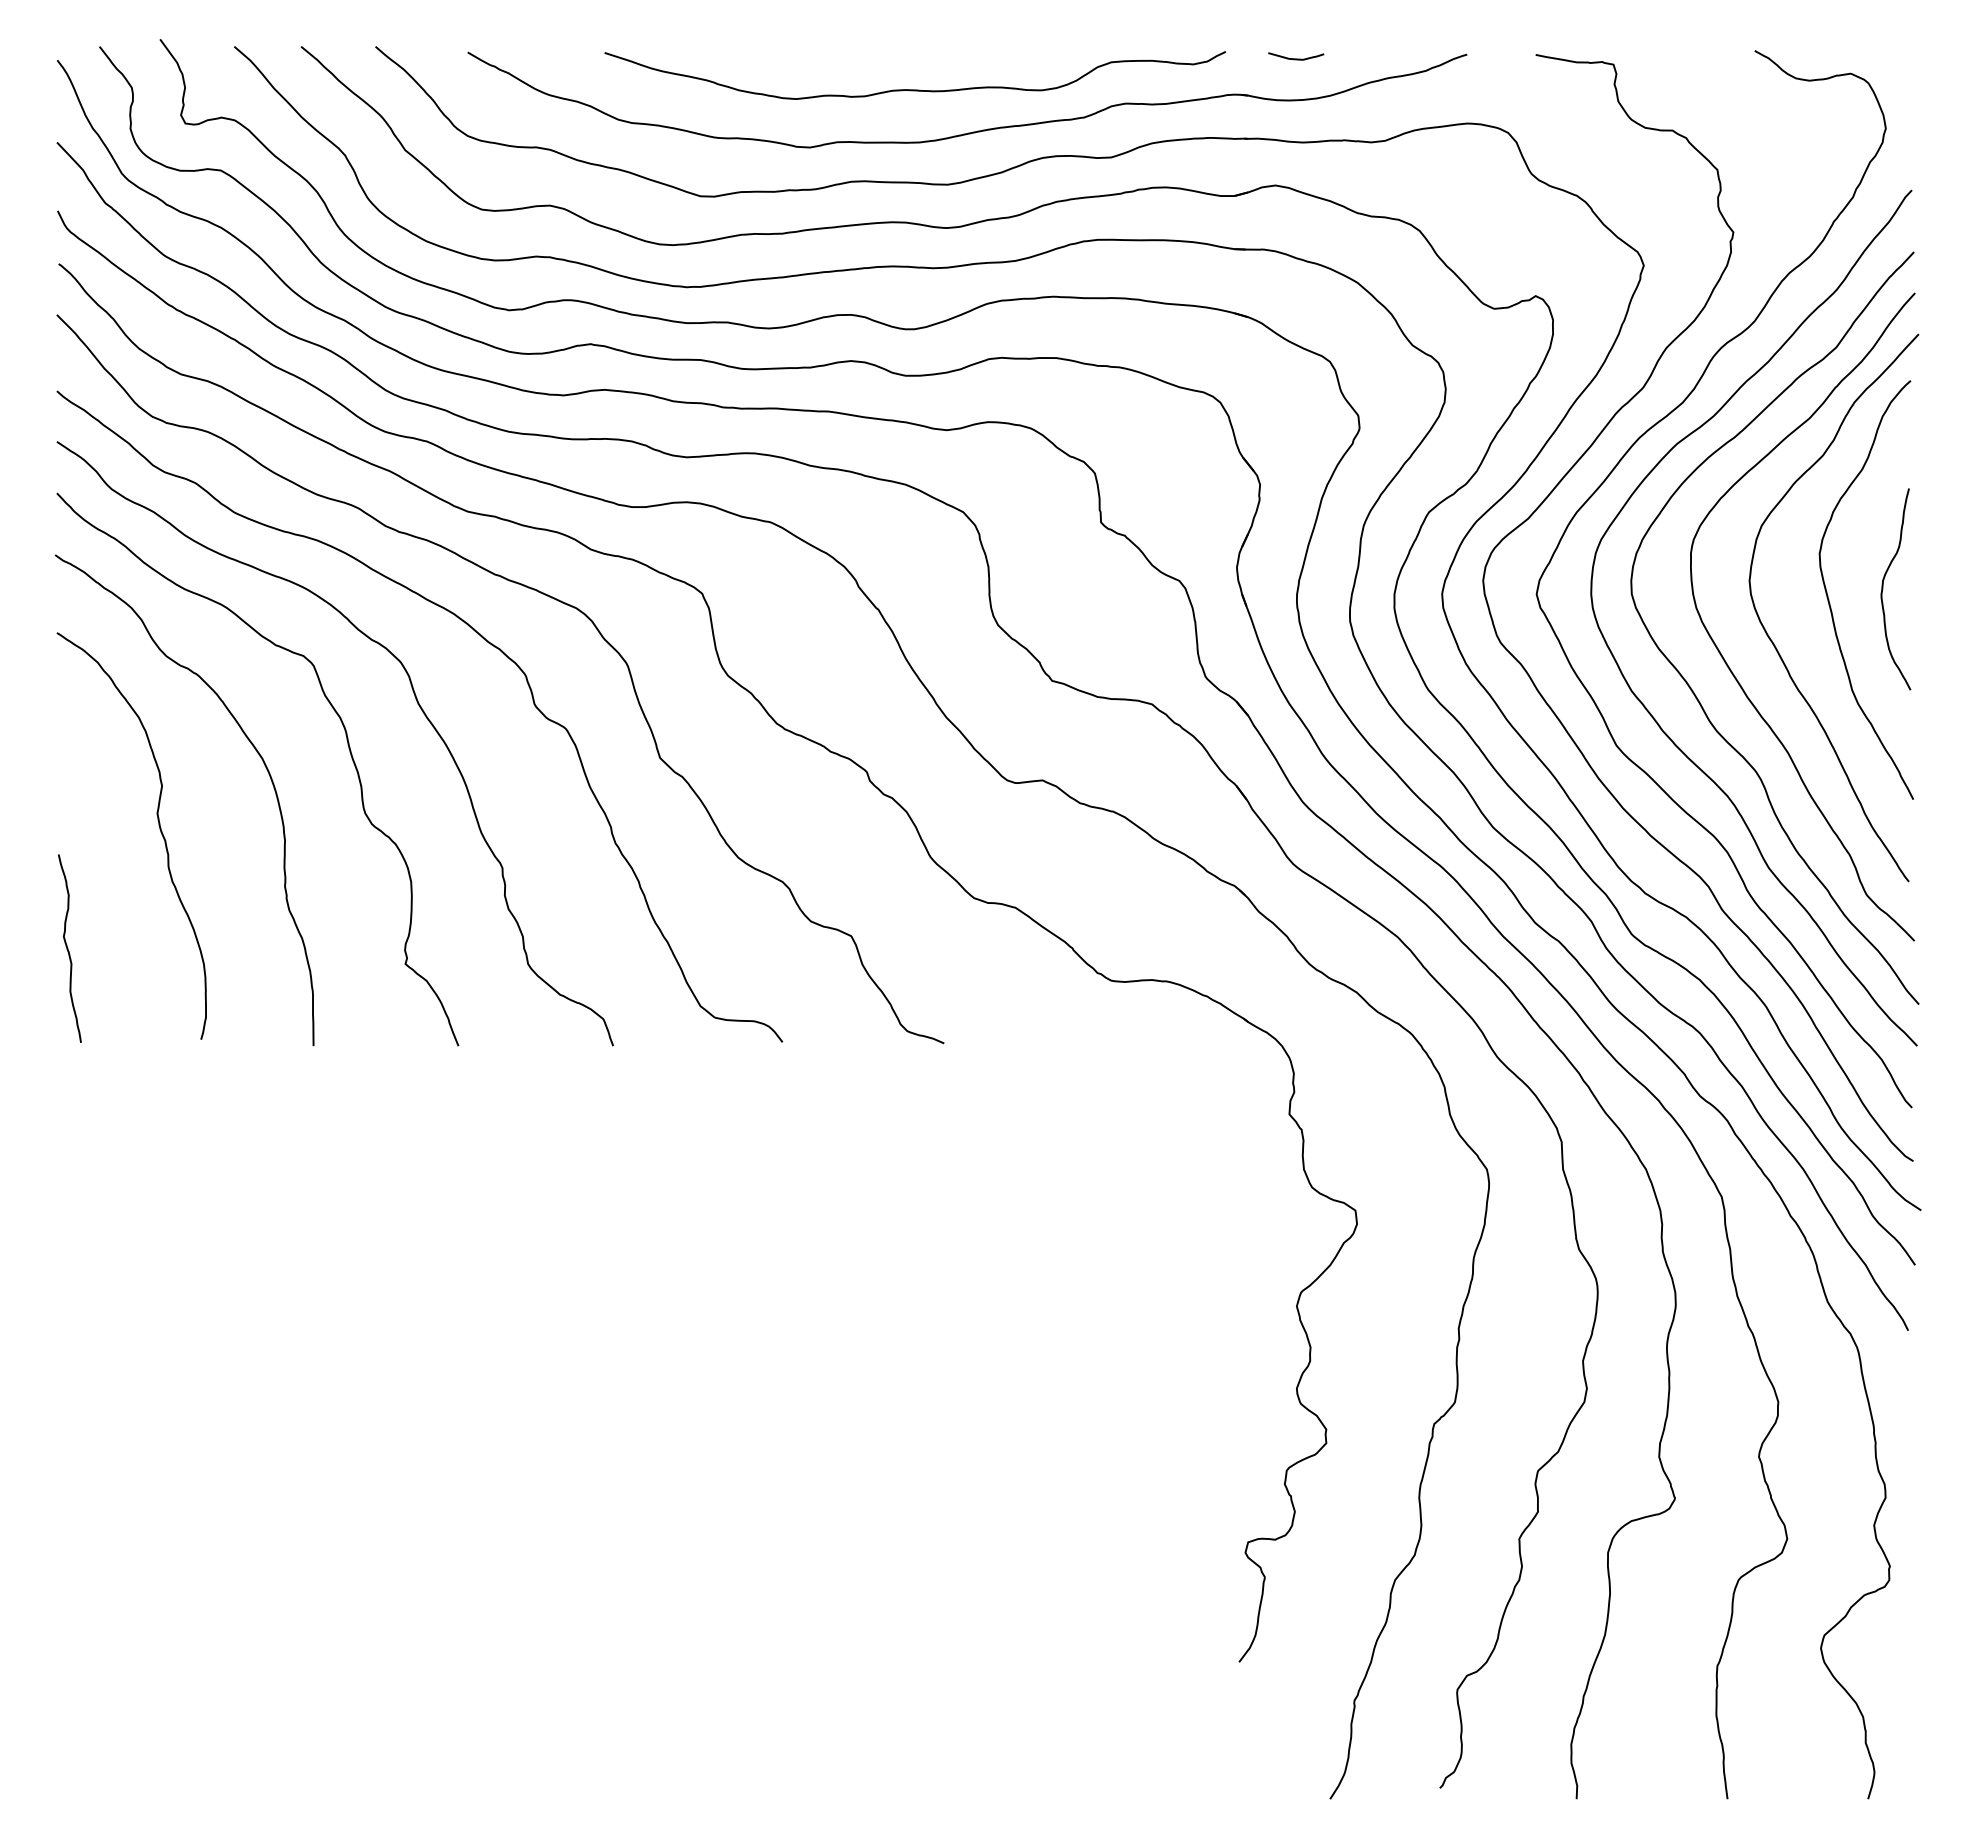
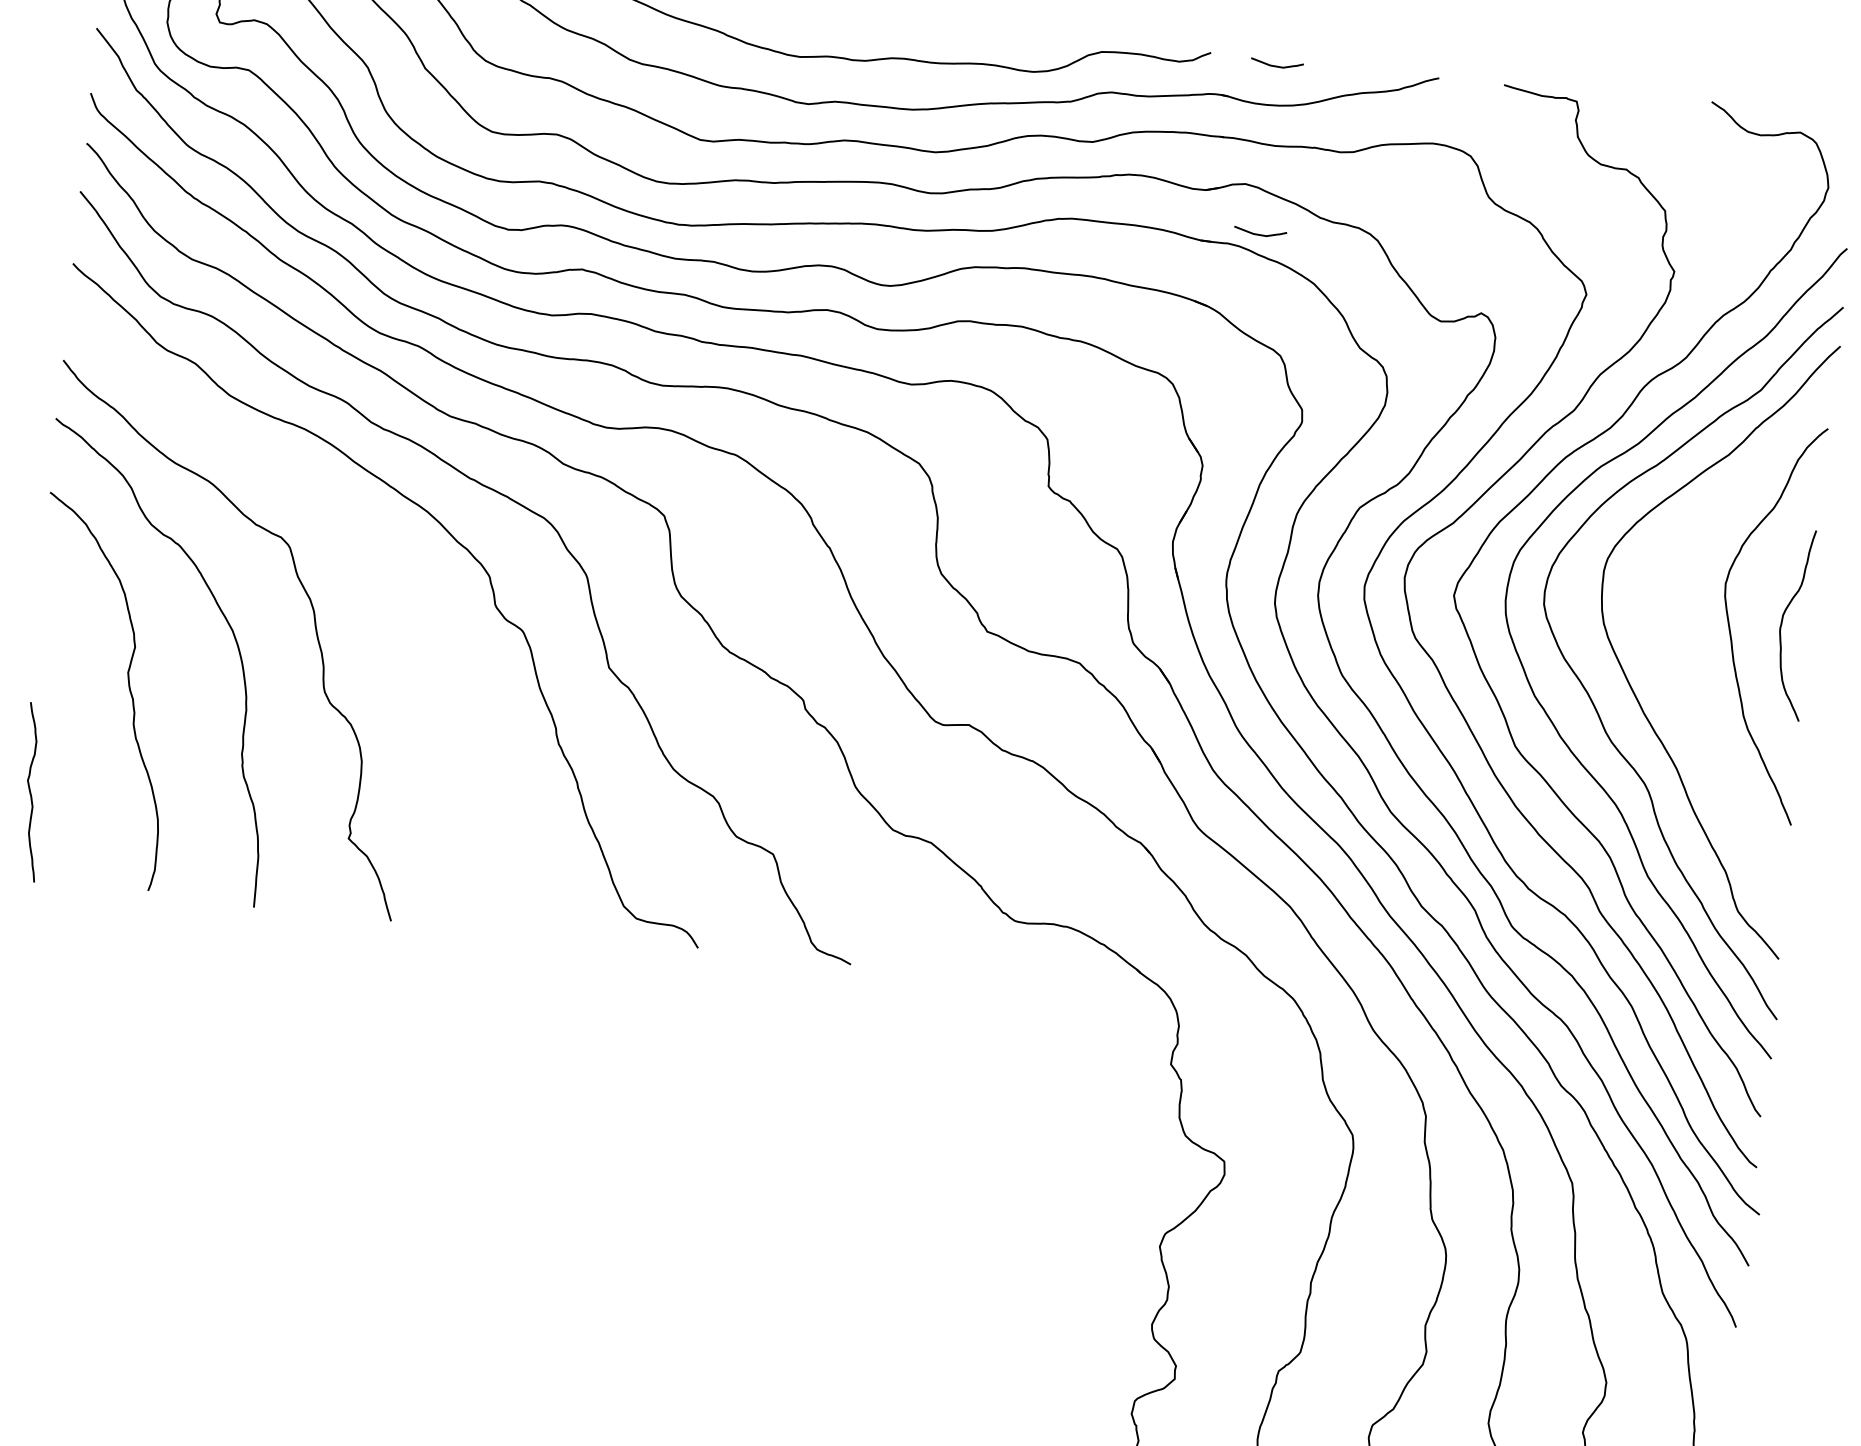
curve: (1296, 236) -> (1260, 234), added
curve: (1774, 643) -> (1674, 664), removed
curve: (417, 704) -> (384, 594), removed

